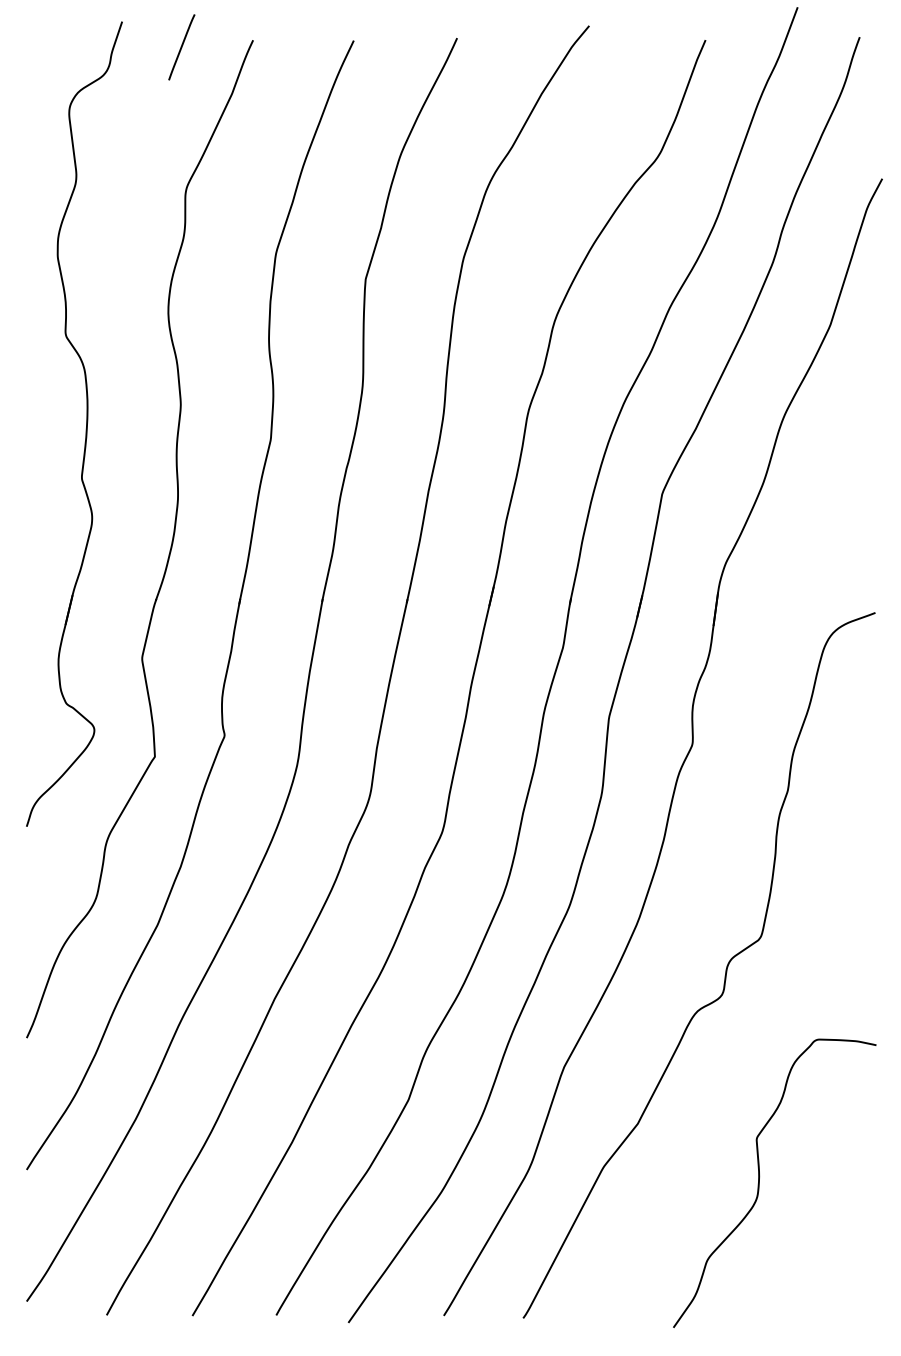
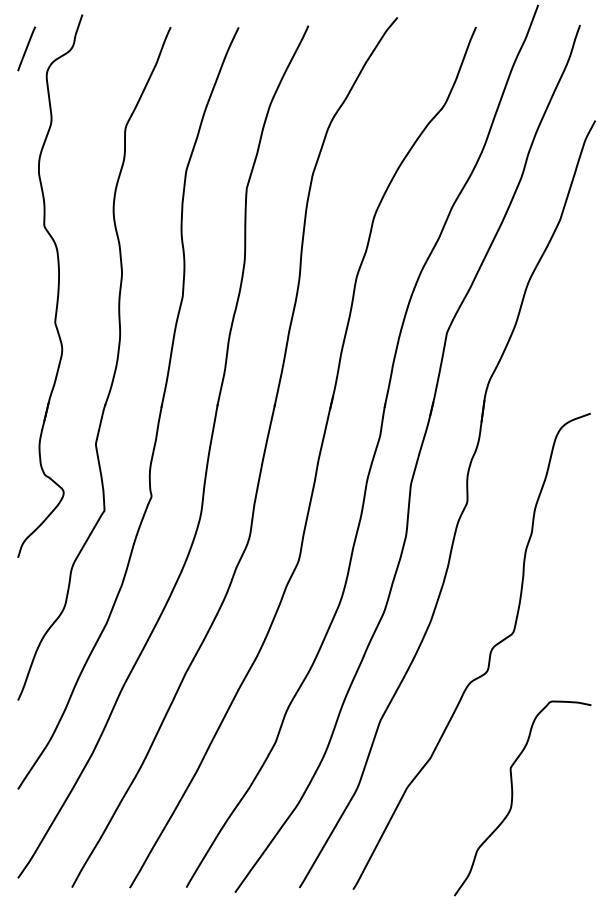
line: (181, 46) -> (26, 48), moved

